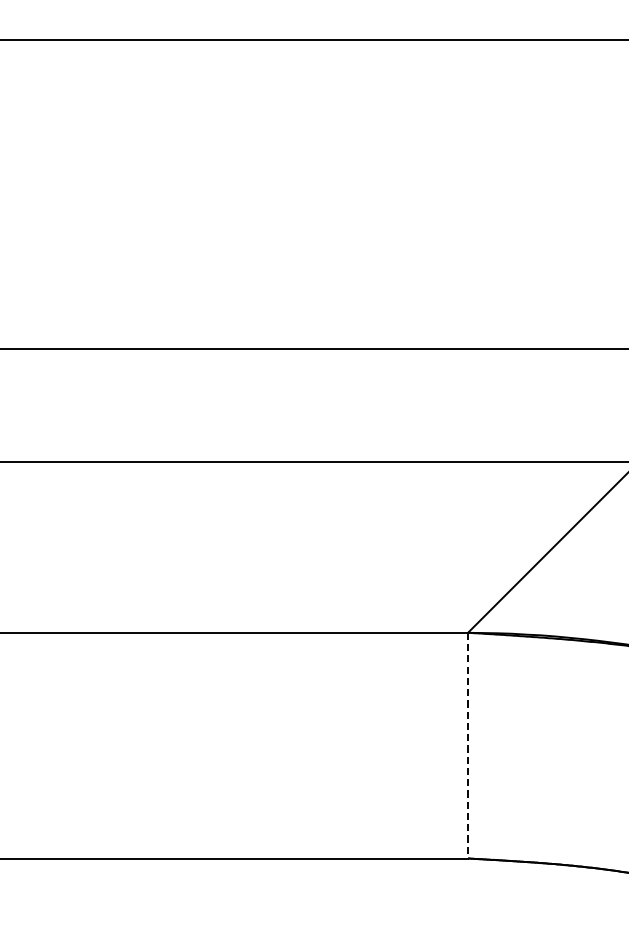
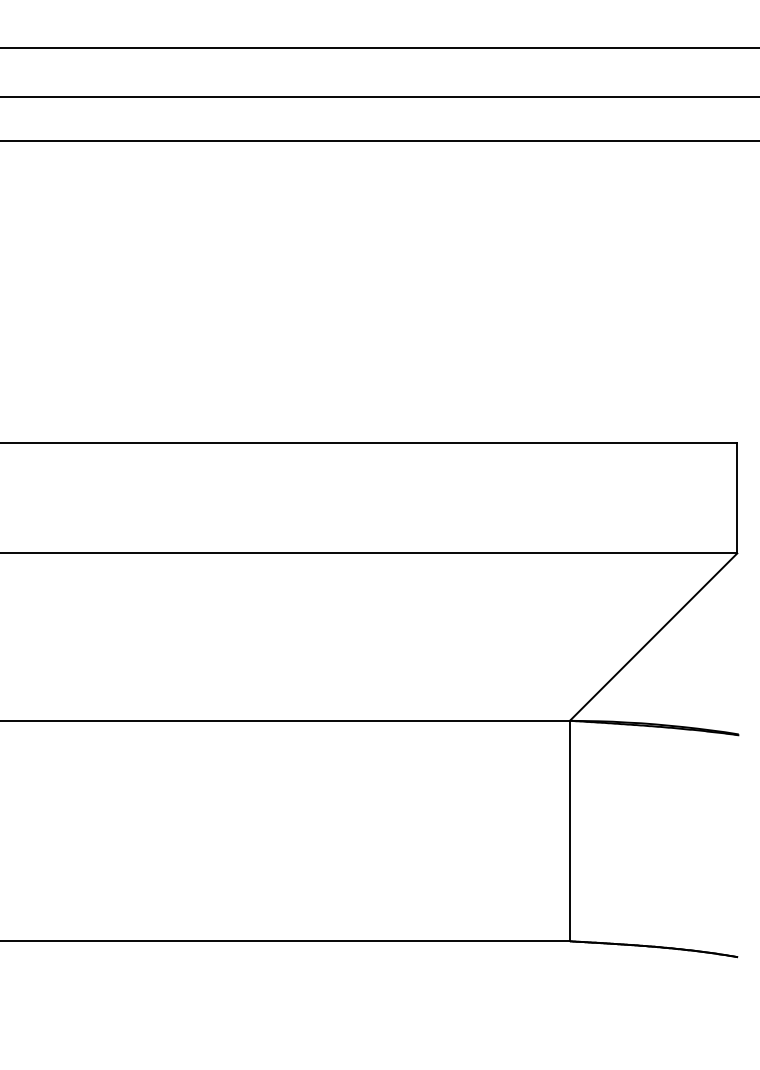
line: (467, 746) -> (569, 831), dashed -> solid

